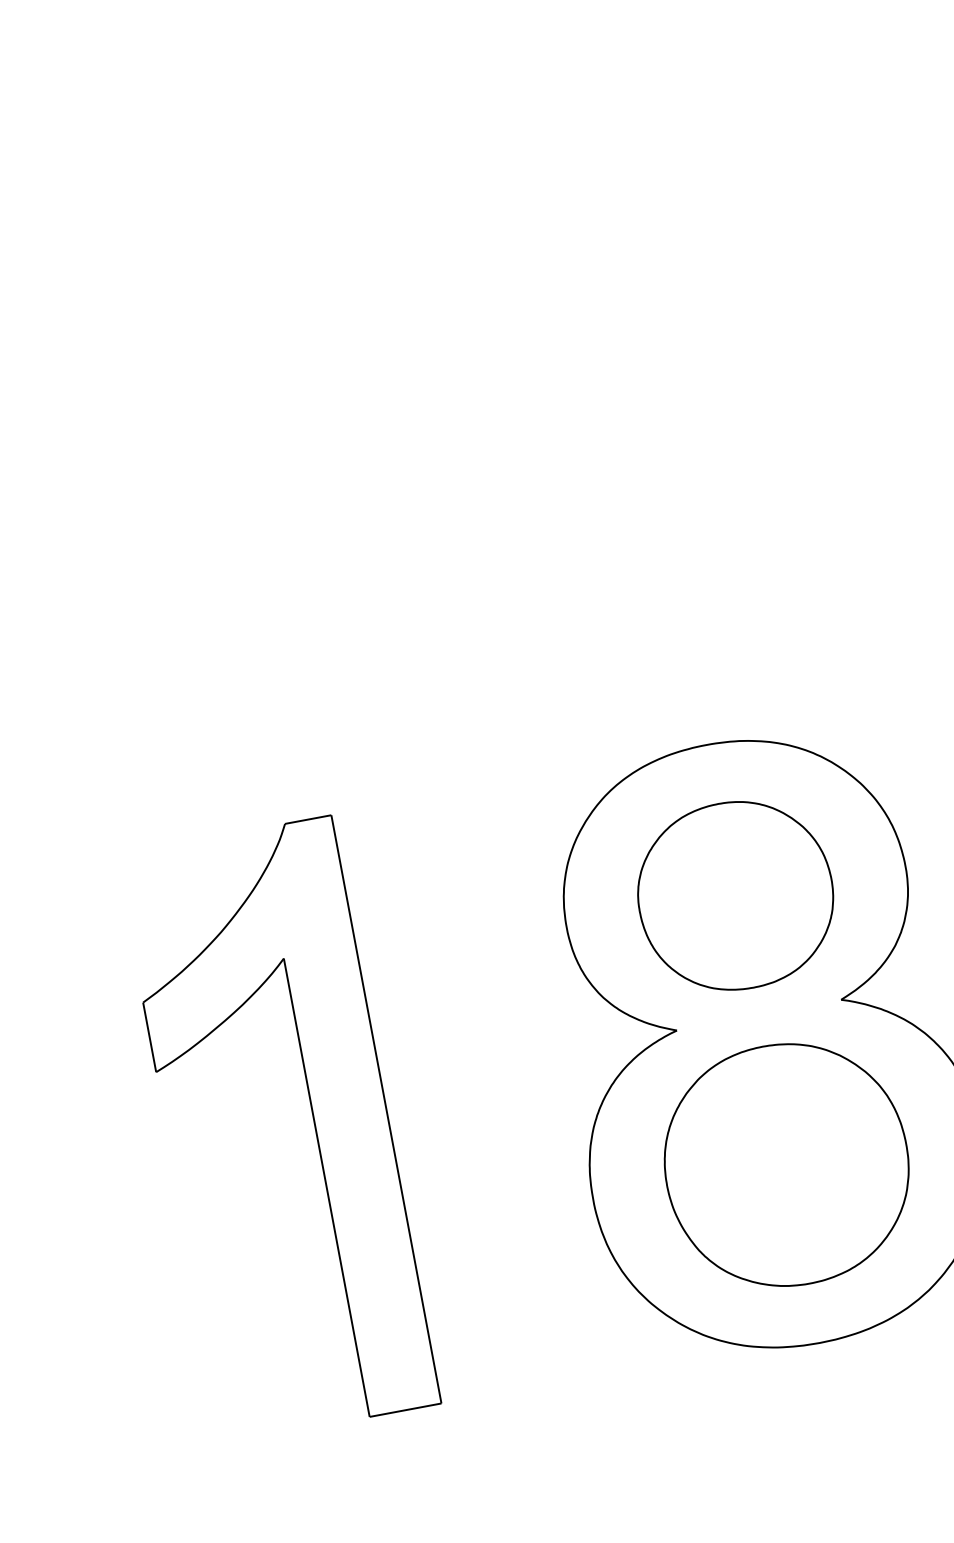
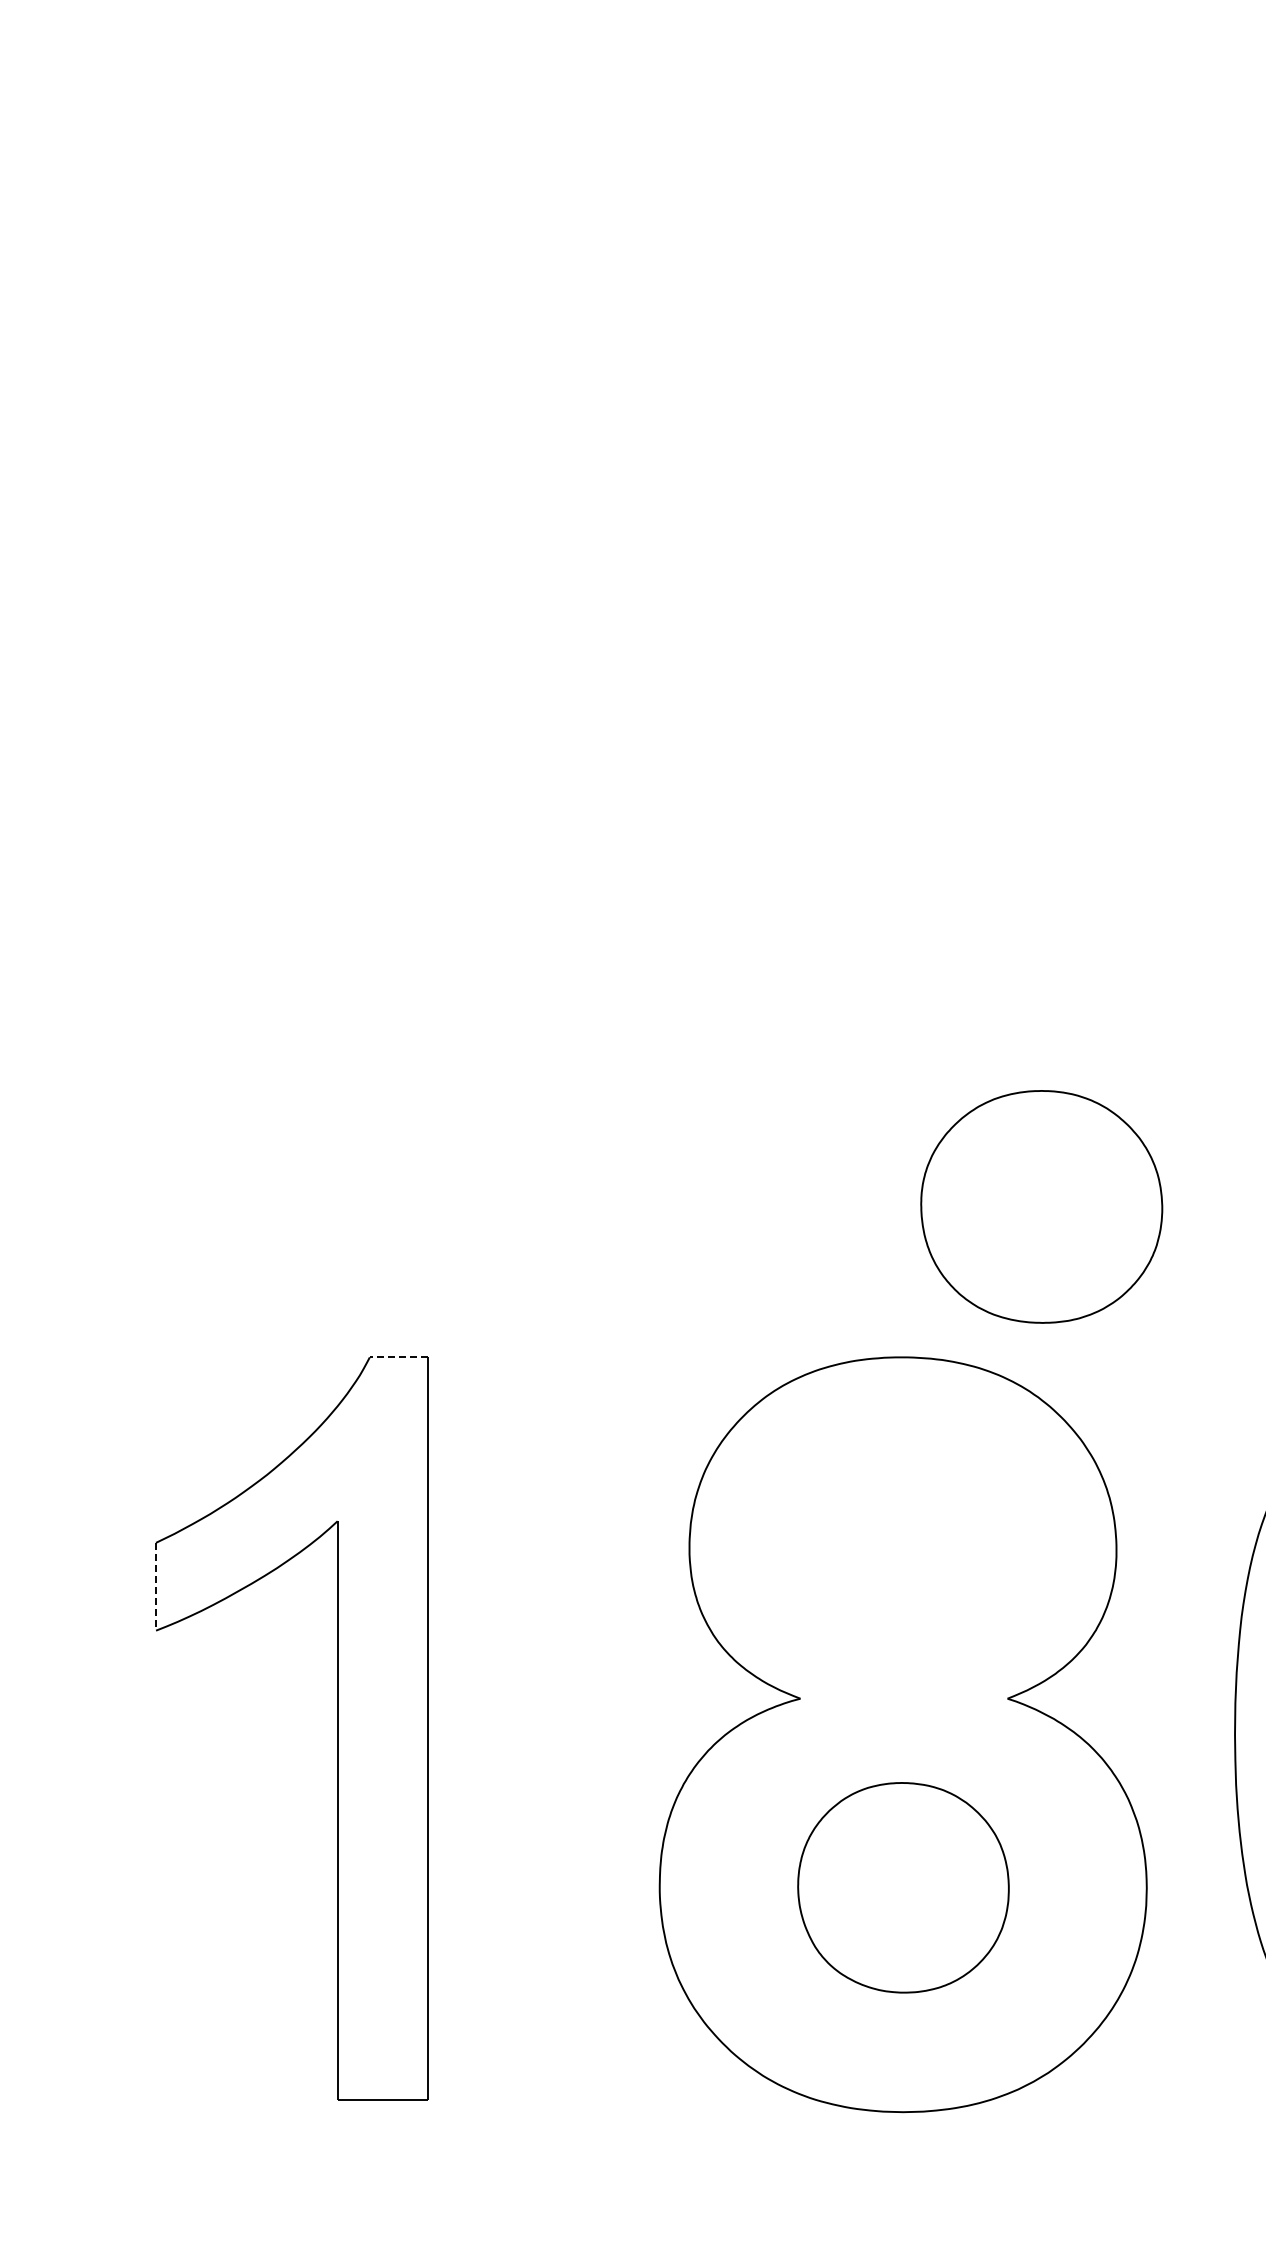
line: (307, 819) -> (398, 1357), solid -> dashed
part: (735, 895) -> (1041, 1206), moved
line: (149, 1037) -> (156, 1586), solid -> dashed
part: (786, 1164) -> (903, 1887), size x0.7

